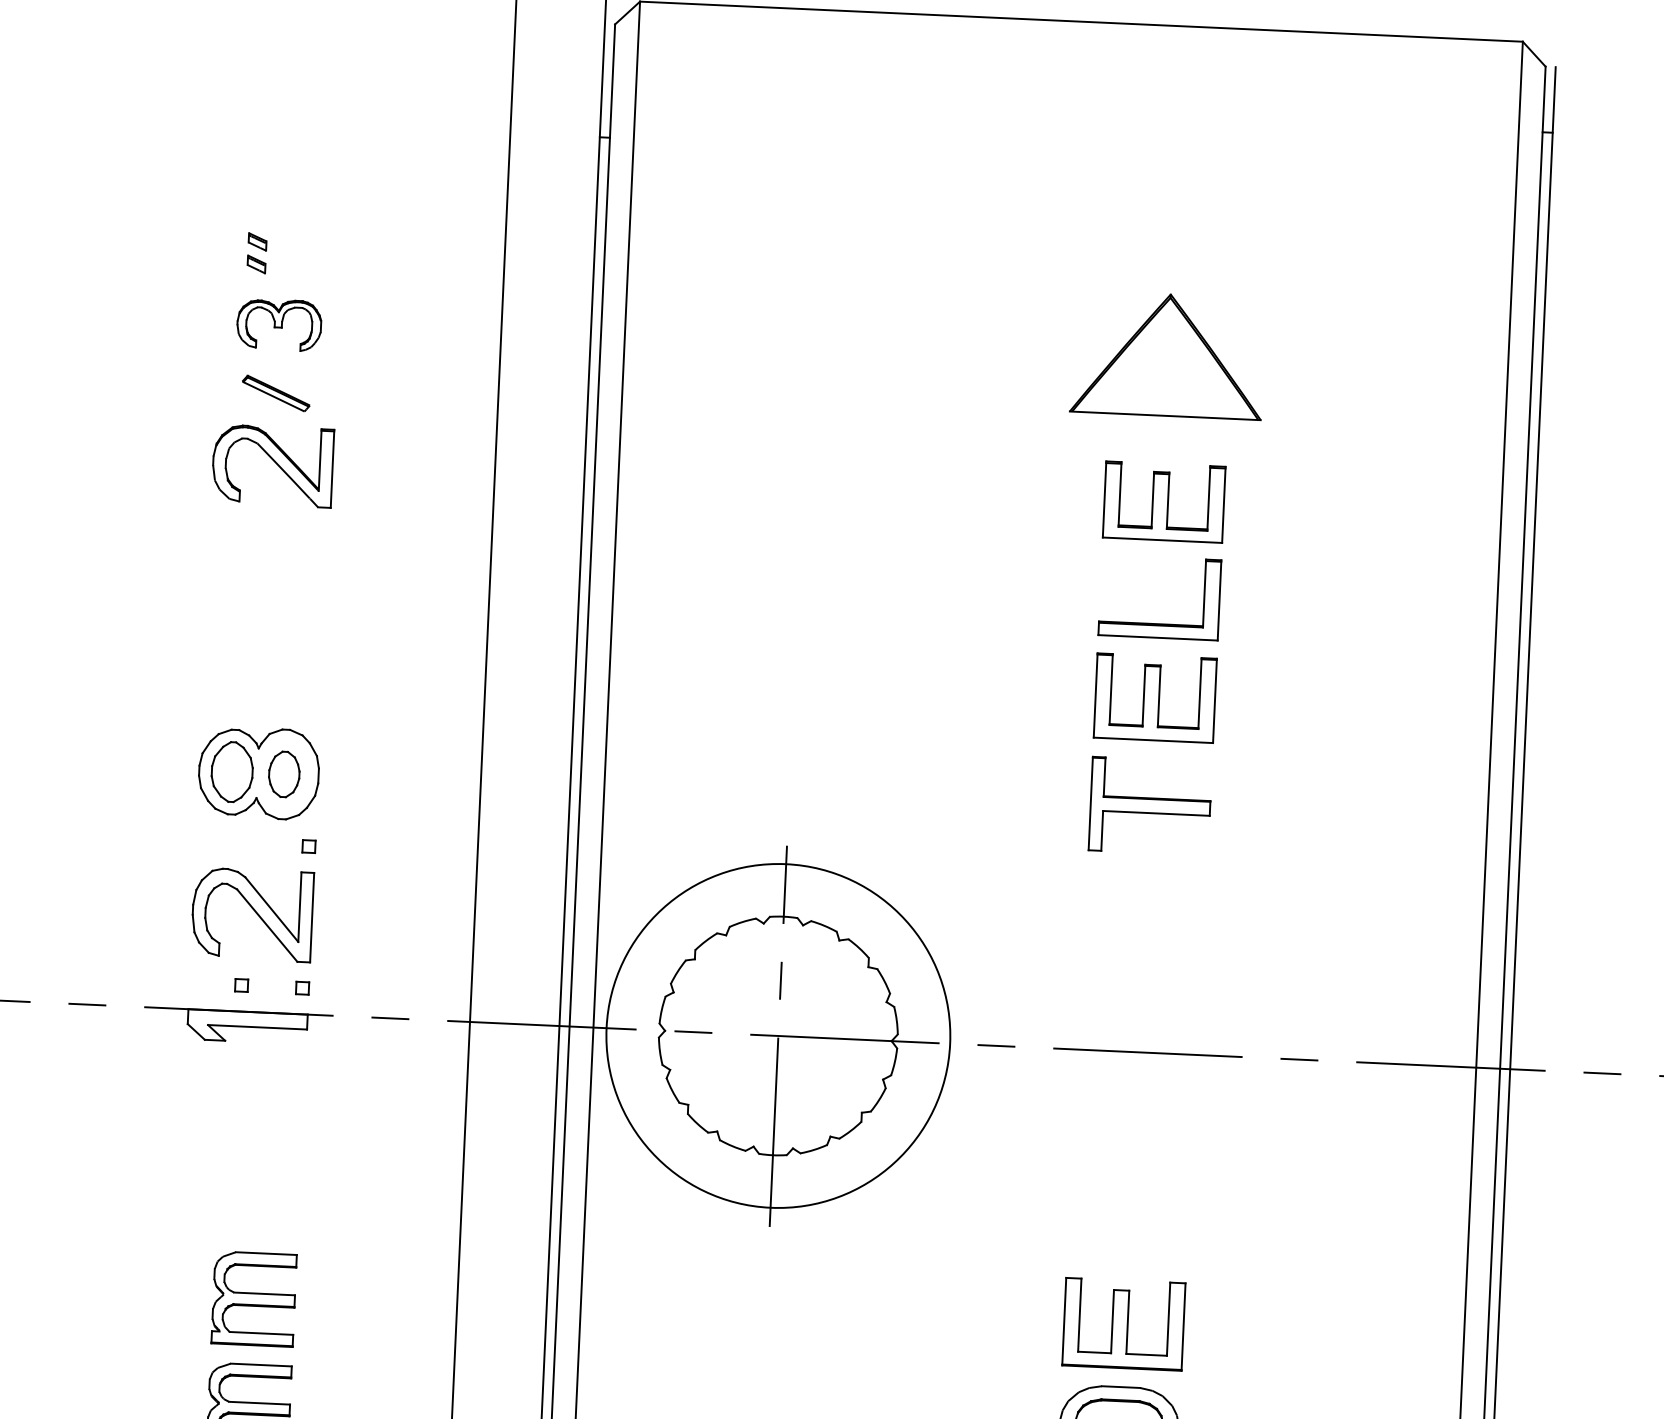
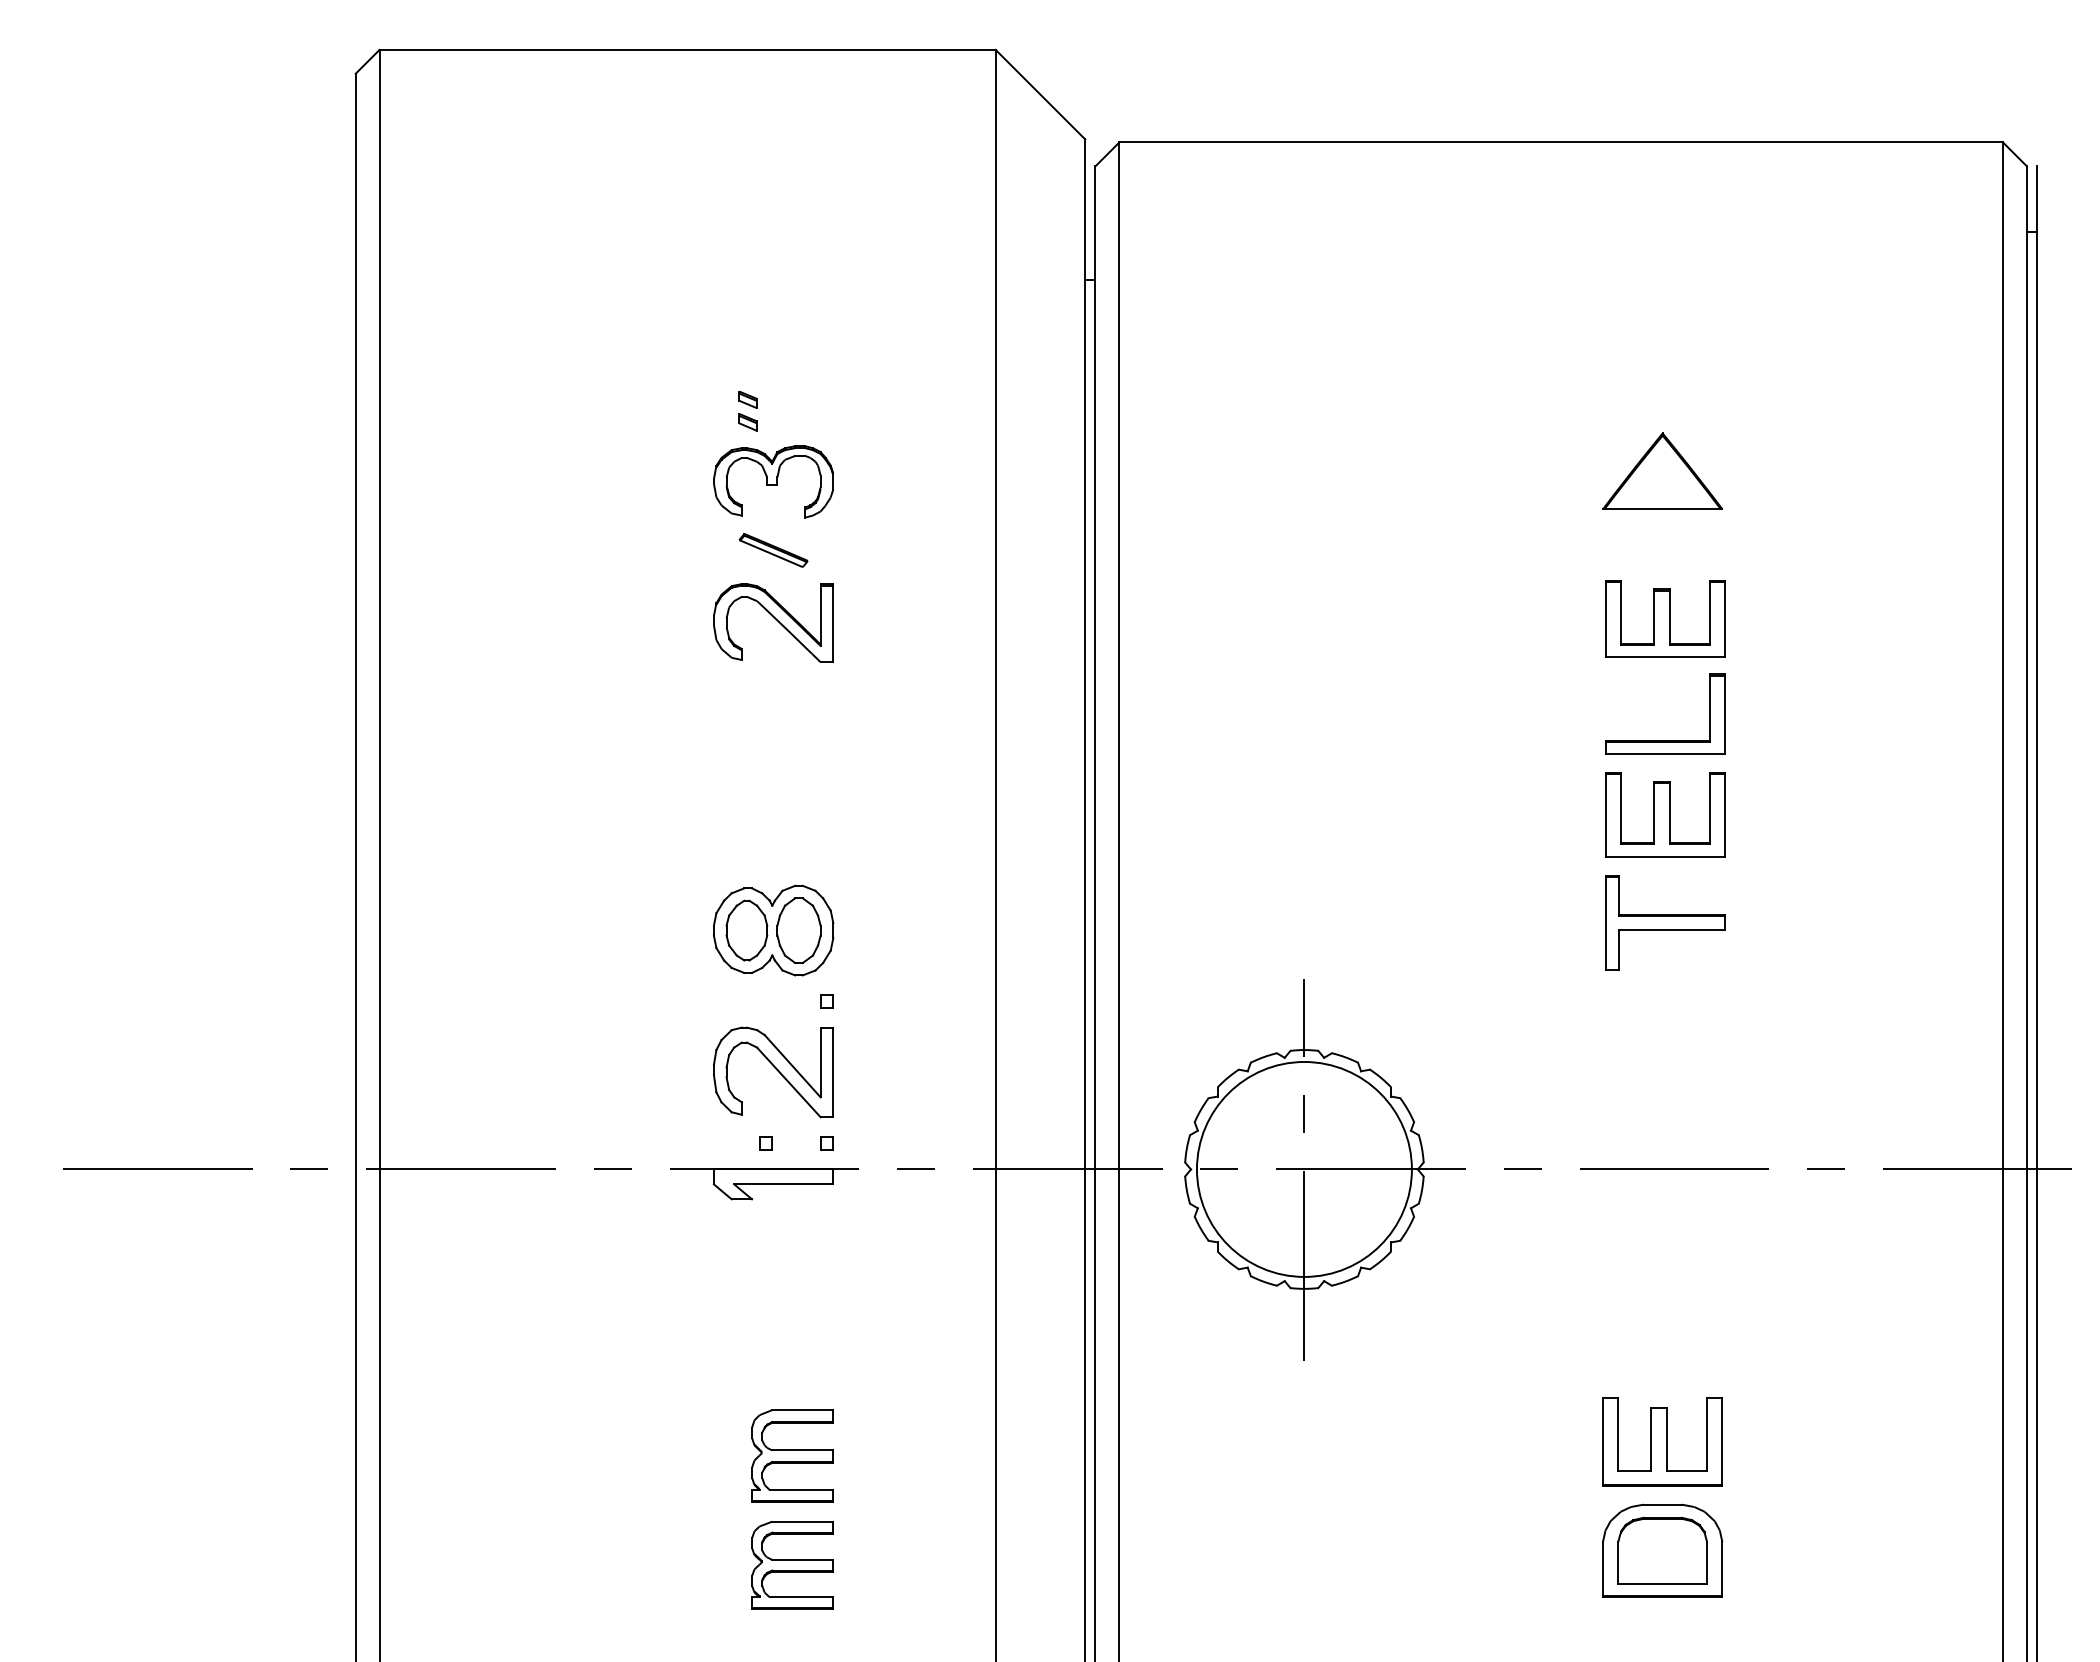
part: (279, 324) -> (773, 481), size x1.43
part: (1167, 353) -> (1662, 470), size x0.62
part: (283, 774) -> (798, 930), size x1.43
circle: (777, 1034) -> (1303, 1168), size x0.62

